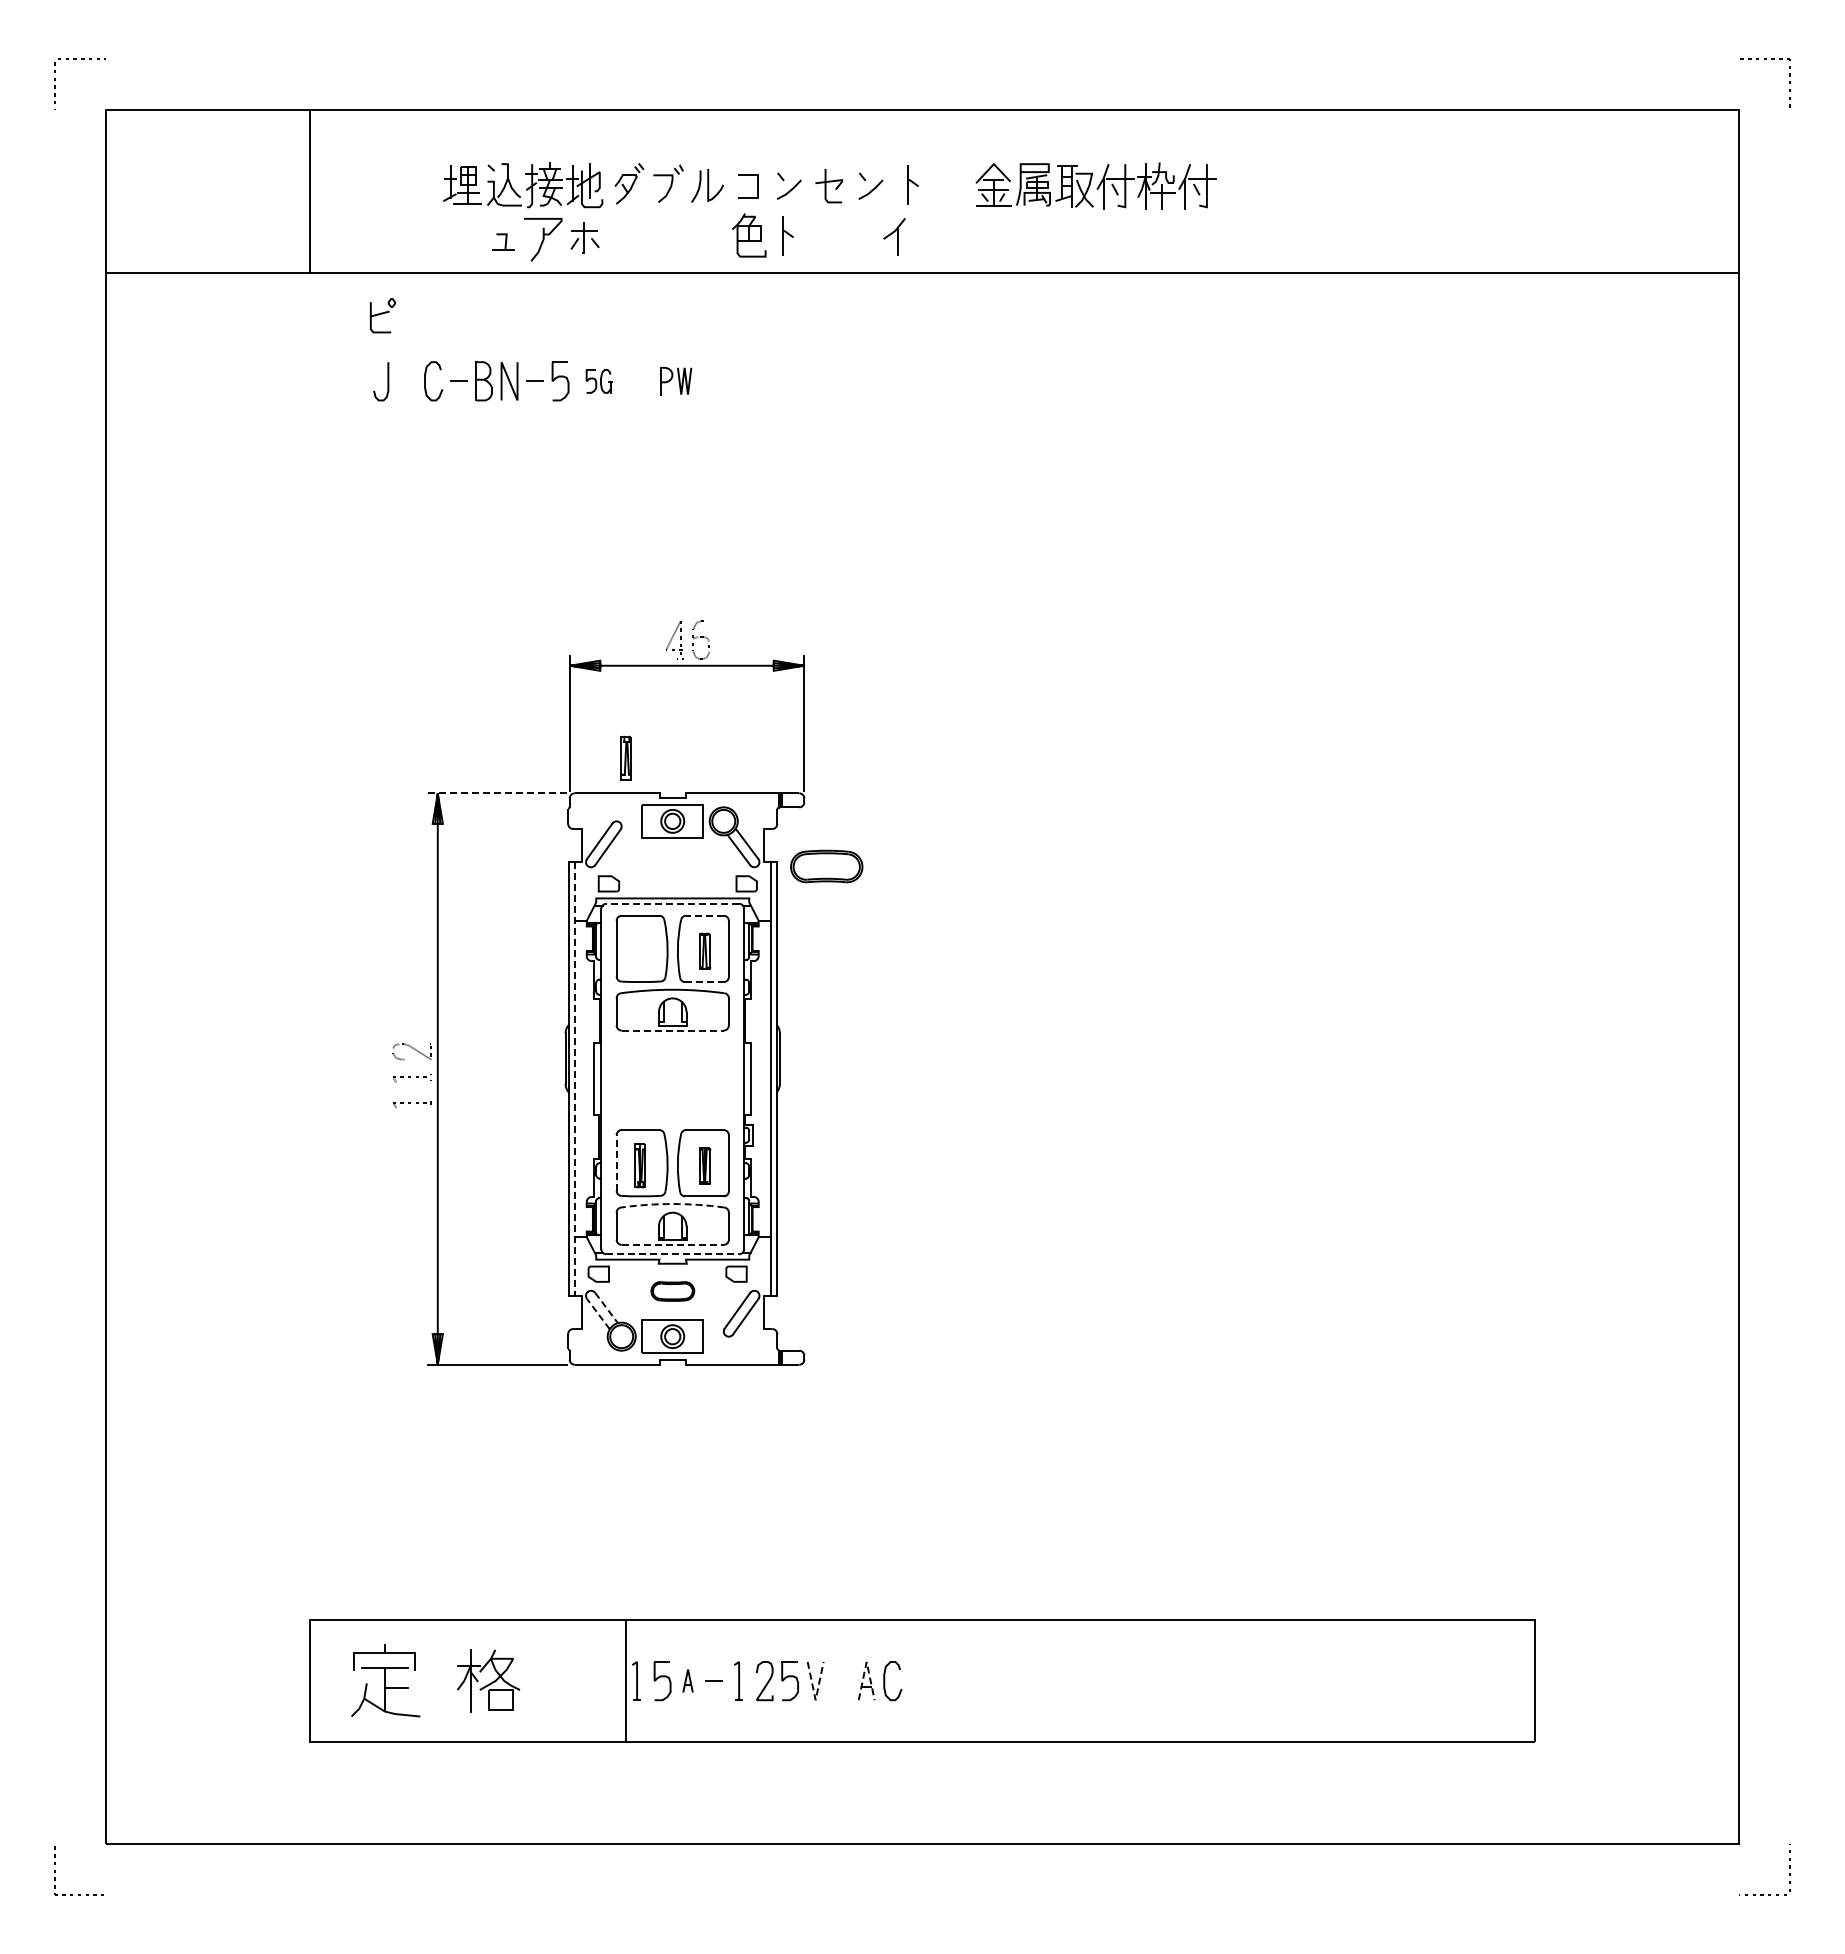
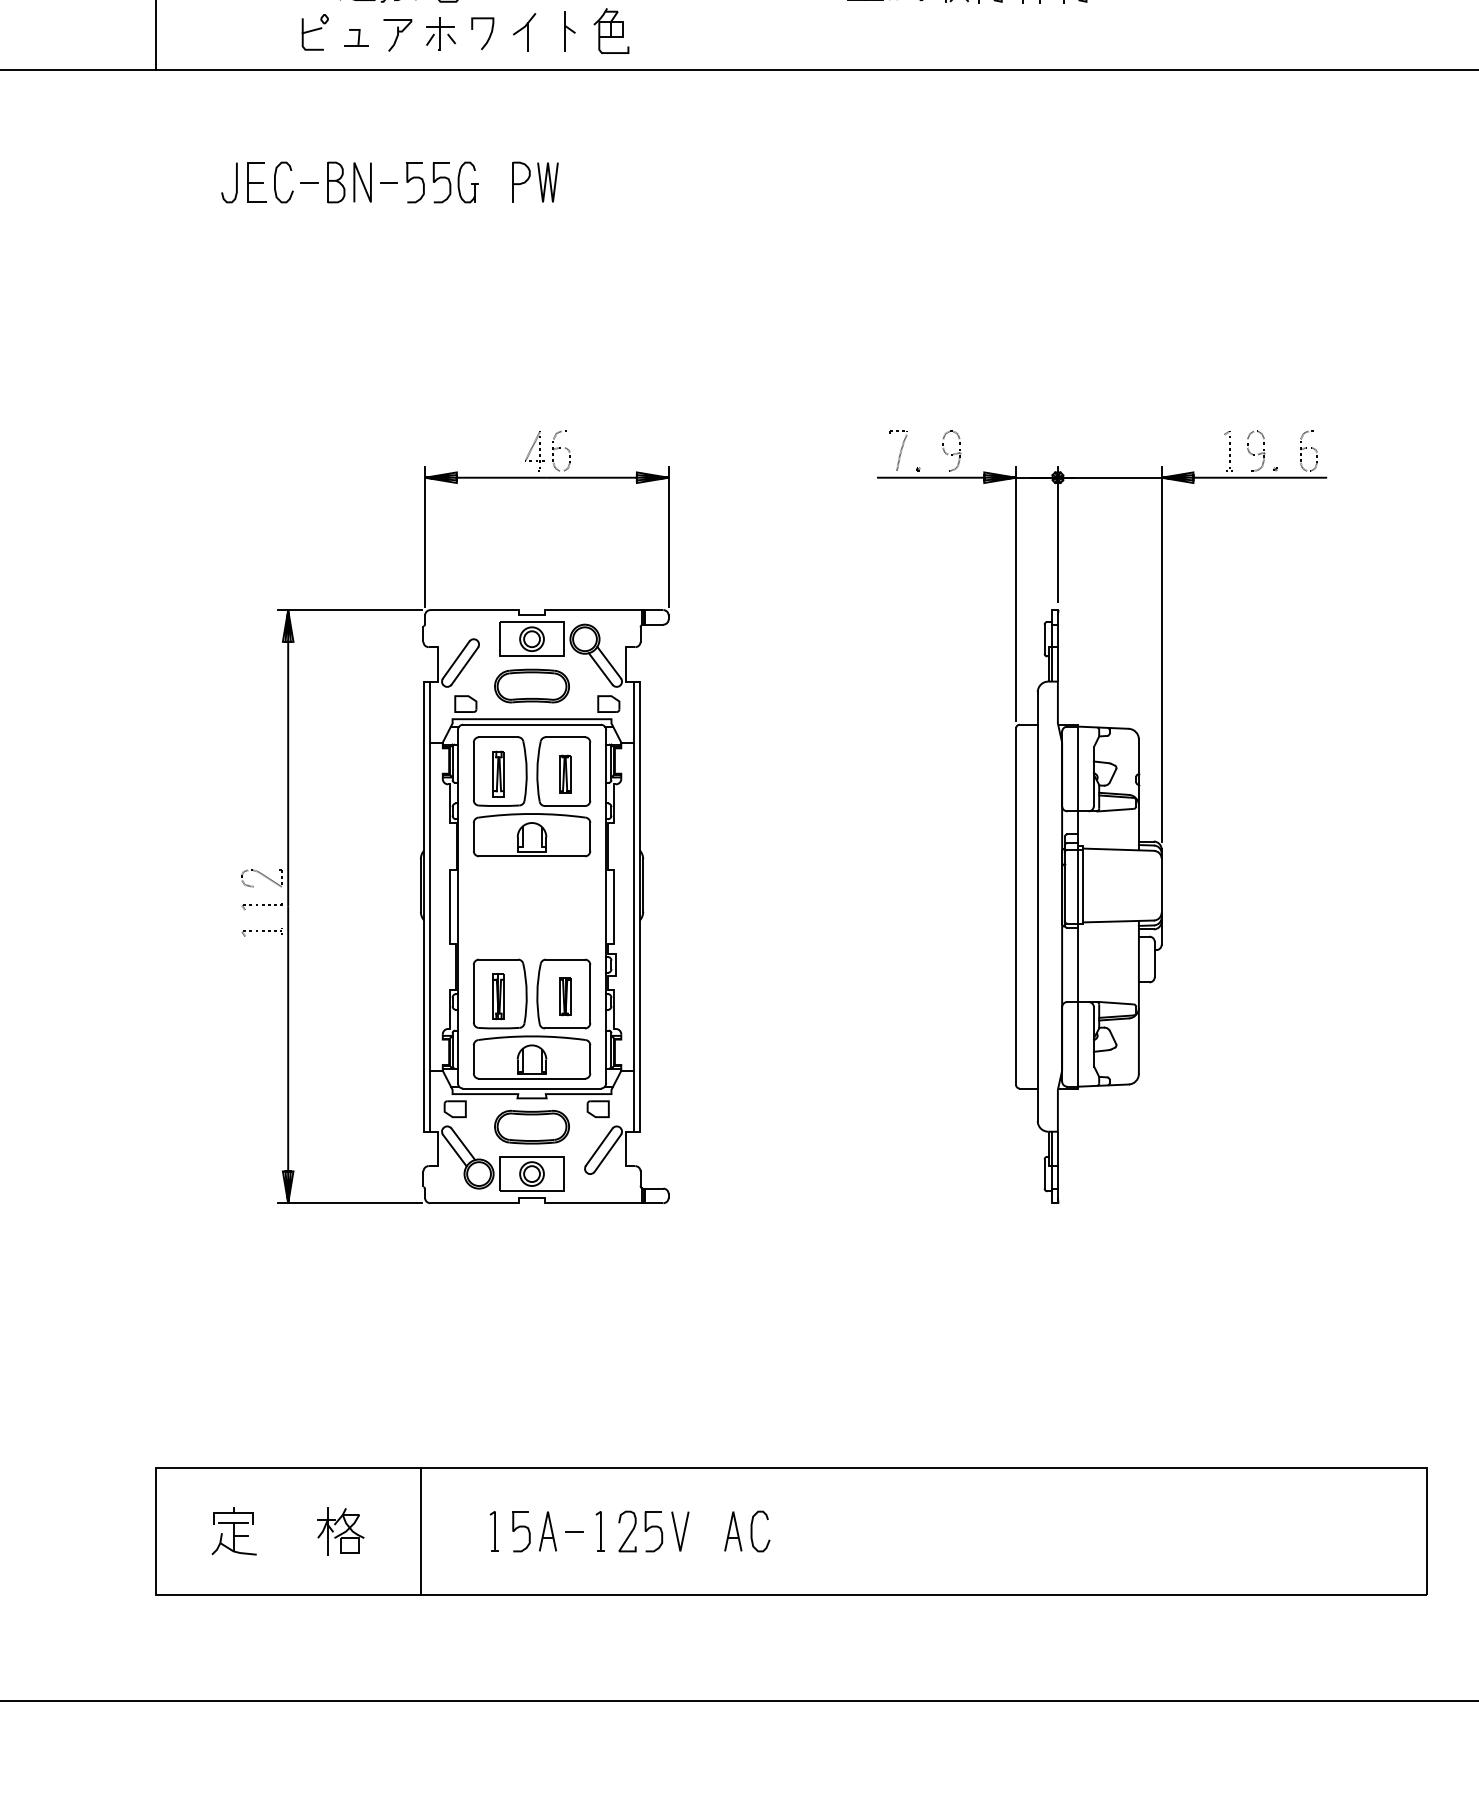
part: (787, 235) -> (569, 31), moved
part: (894, 236) -> (524, 32), moved
part: (543, 239) -> (397, 35), size x0.71
curve: (631, 239) -> (489, 35), added
part: (382, 315) -> (314, 32), moved
part: (407, 380) -> (256, 181), added
part: (676, 380) -> (535, 181), size x1.43
part: (599, 381) -> (456, 182), size x1.67
part: (625, 757) -> (497, 773), moved
line: (497, 793) -> (350, 610), dashed -> solid
part: (826, 866) -> (531, 686), moved
line: (672, 903) -> (531, 724), dashed -> solid
line: (704, 915) -> (564, 736), dashed -> solid
line: (704, 982) -> (564, 806), dashed -> solid
part: (1221, 992) -> (1101, 816), added
line: (673, 1030) -> (532, 856), dashed -> solid
line: (574, 1079) -> (430, 907), dashed -> solid
line: (616, 1162) -> (473, 993), dashed -> solid
arc: (672, 1204) -> (531, 1036), dashed -> solid
line: (673, 1244) -> (532, 1078), dashed -> solid
line: (673, 1254) -> (532, 1088), dashed -> solid
part: (672, 1291) -> (531, 1127), size x1.67
line: (606, 1308) -> (463, 1144), dashed -> solid
line: (598, 1314) -> (454, 1151), dashed -> solid
line: (866, 1661) -> (733, 1511), dashed -> solid
part: (488, 1680) -> (340, 1530), size x0.71
line: (626, 1680) -> (420, 1530), moved
part: (687, 1680) -> (547, 1530), size x1.67
part: (385, 1681) -> (233, 1531), size x0.62
line: (815, 1700) -> (680, 1551), dashed -> solid

